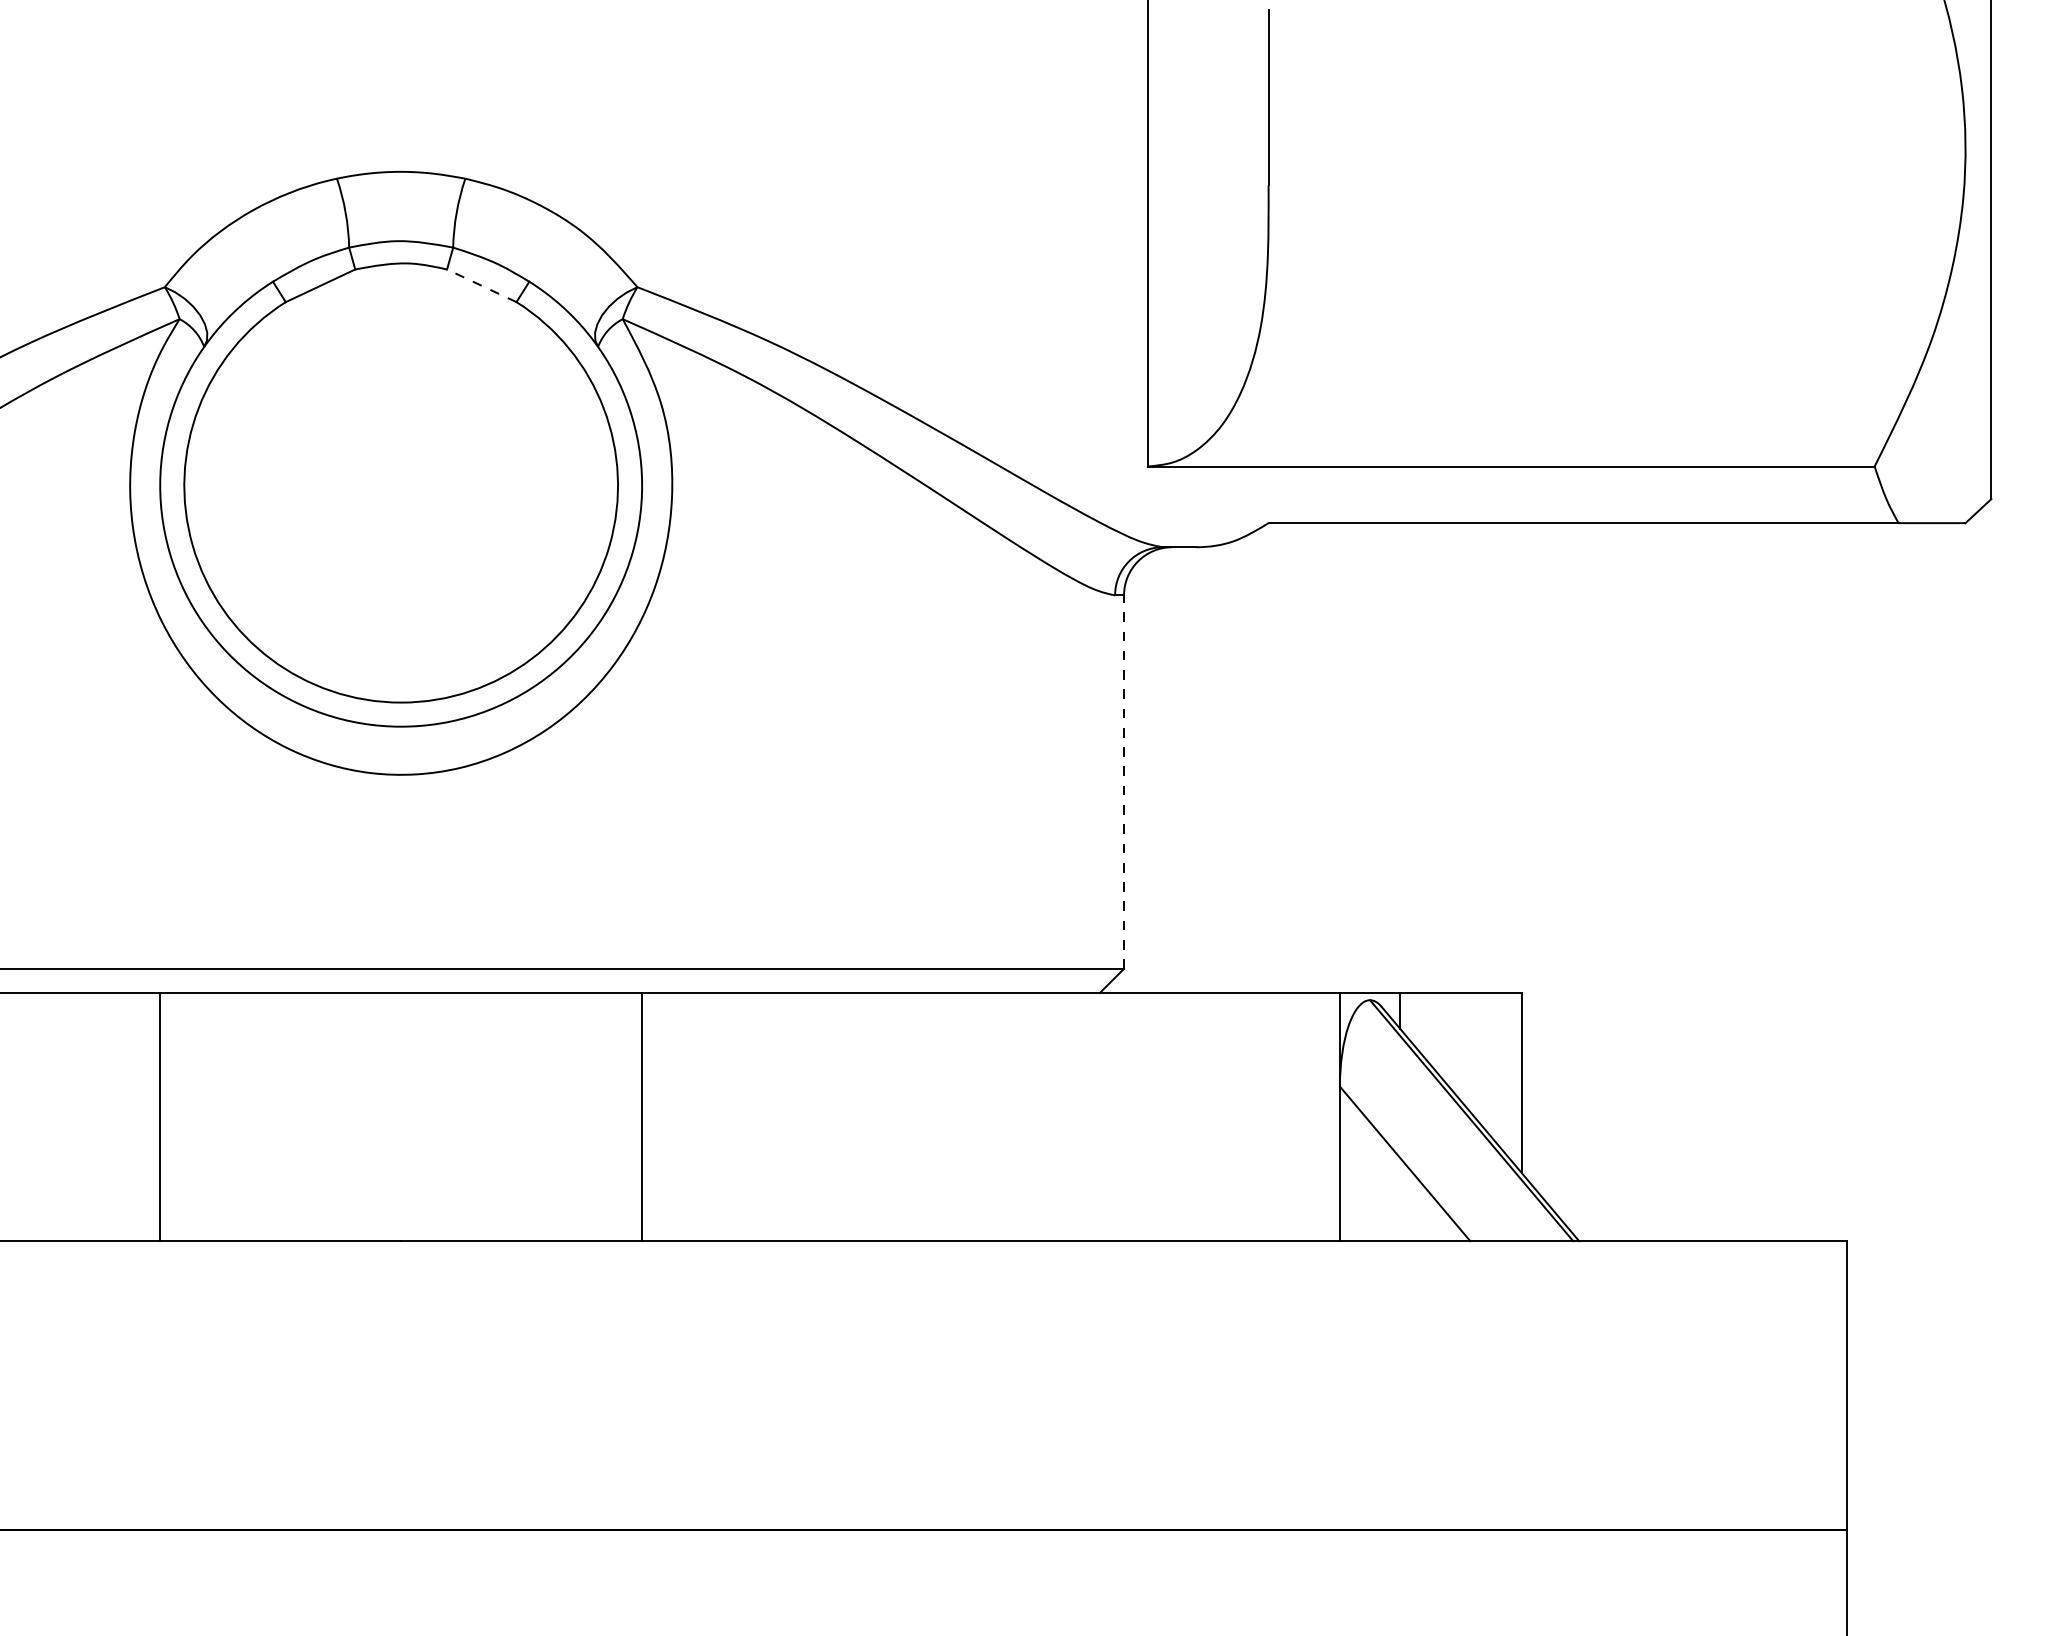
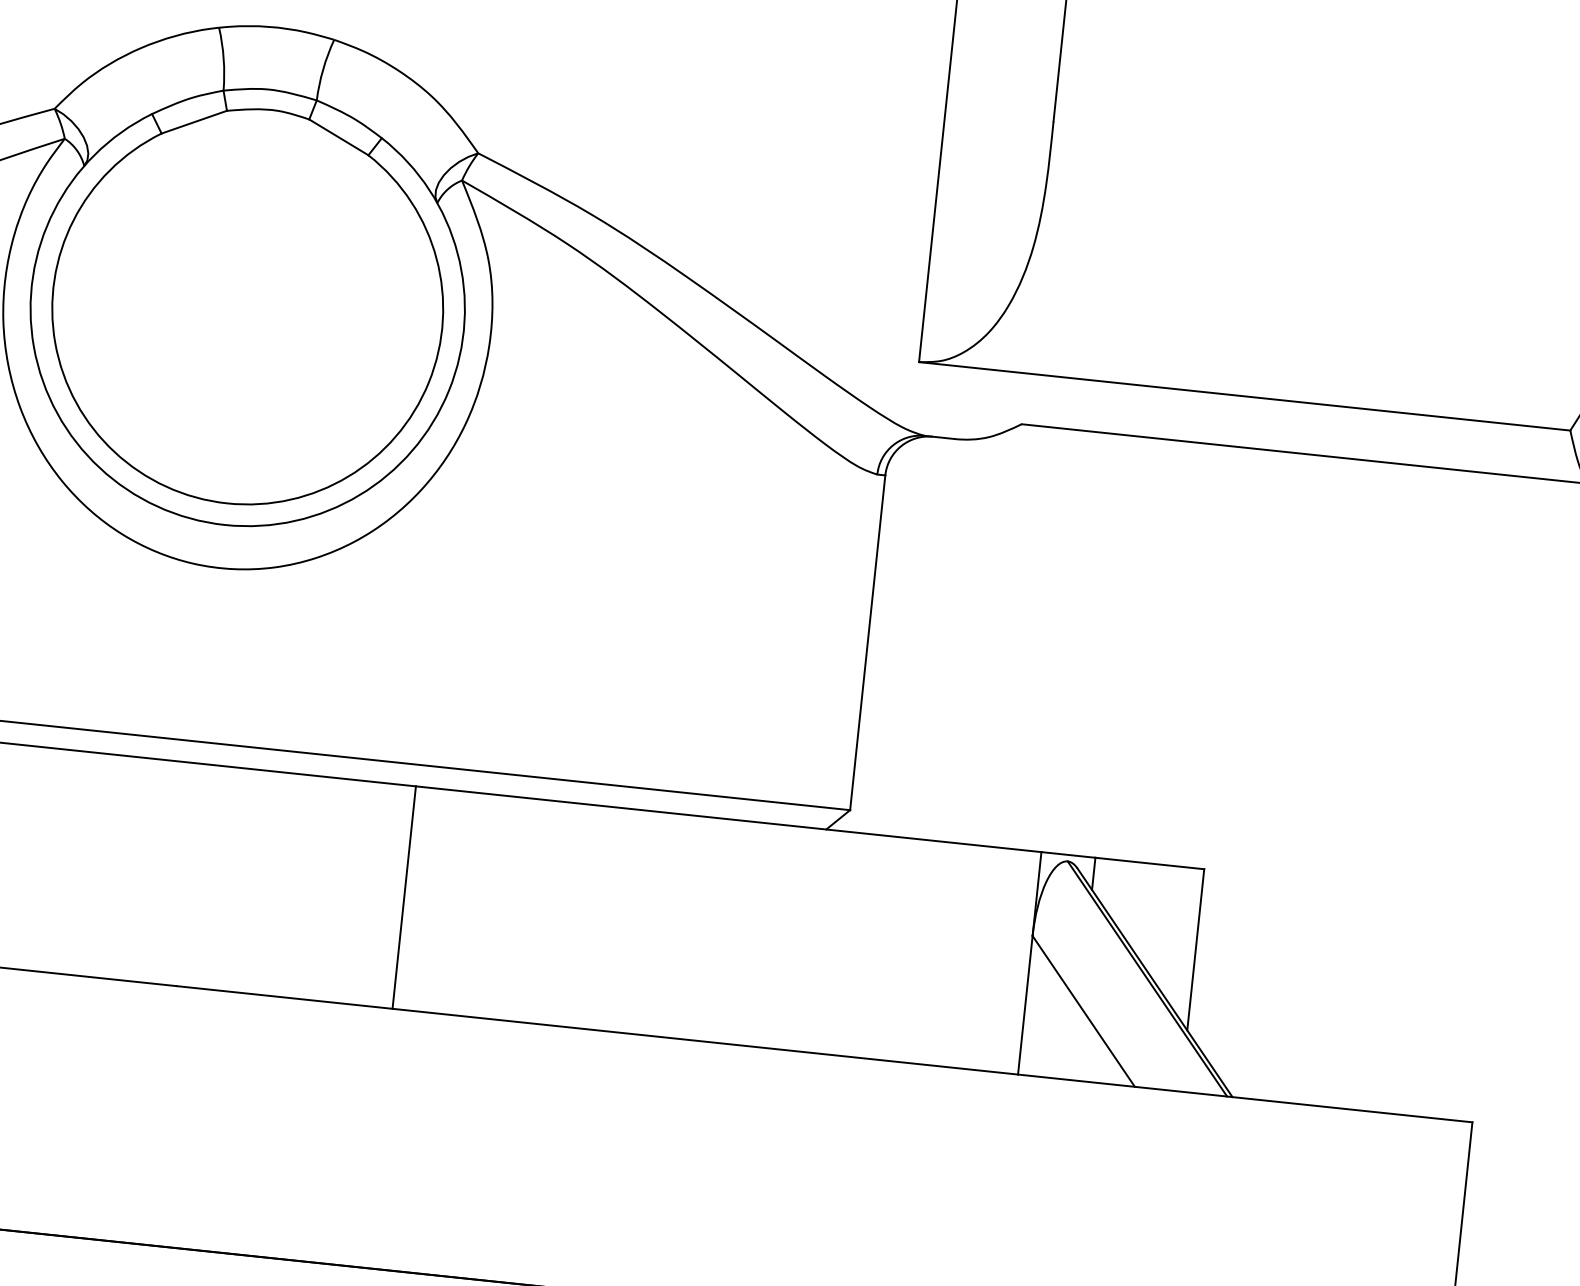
line: (481, 285) -> (338, 137), dashed -> solid
line: (1124, 782) -> (868, 643), dashed -> solid

